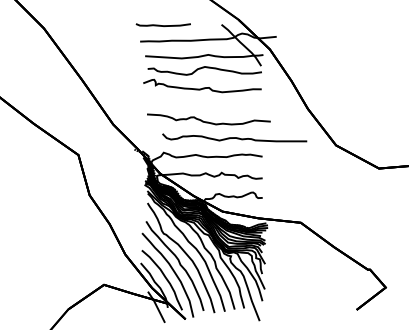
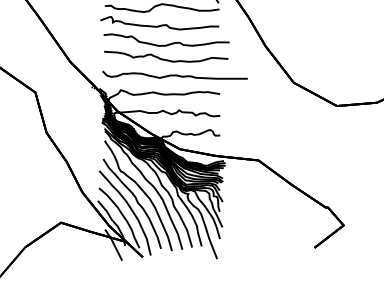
curve: (210, 106) -> (167, 43), added
curve: (234, 137) -> (174, 74), moved

